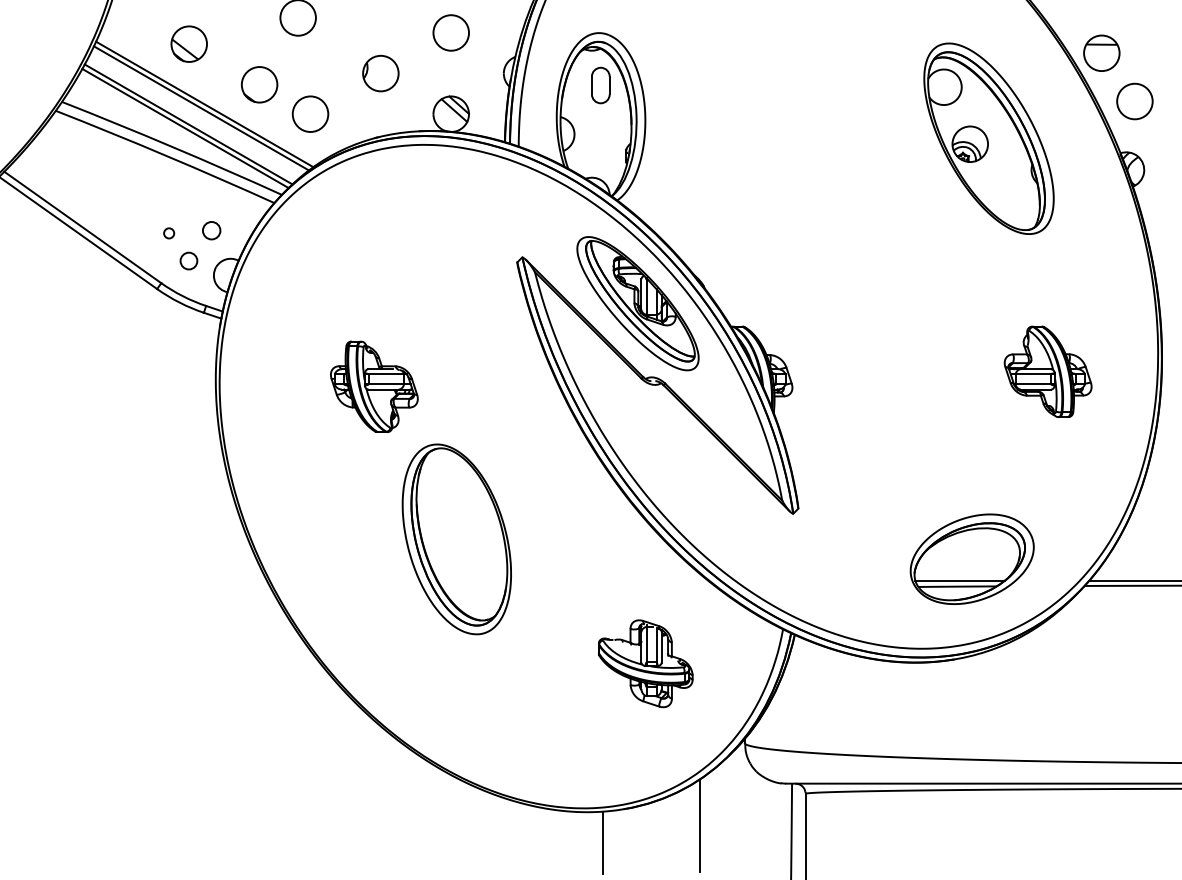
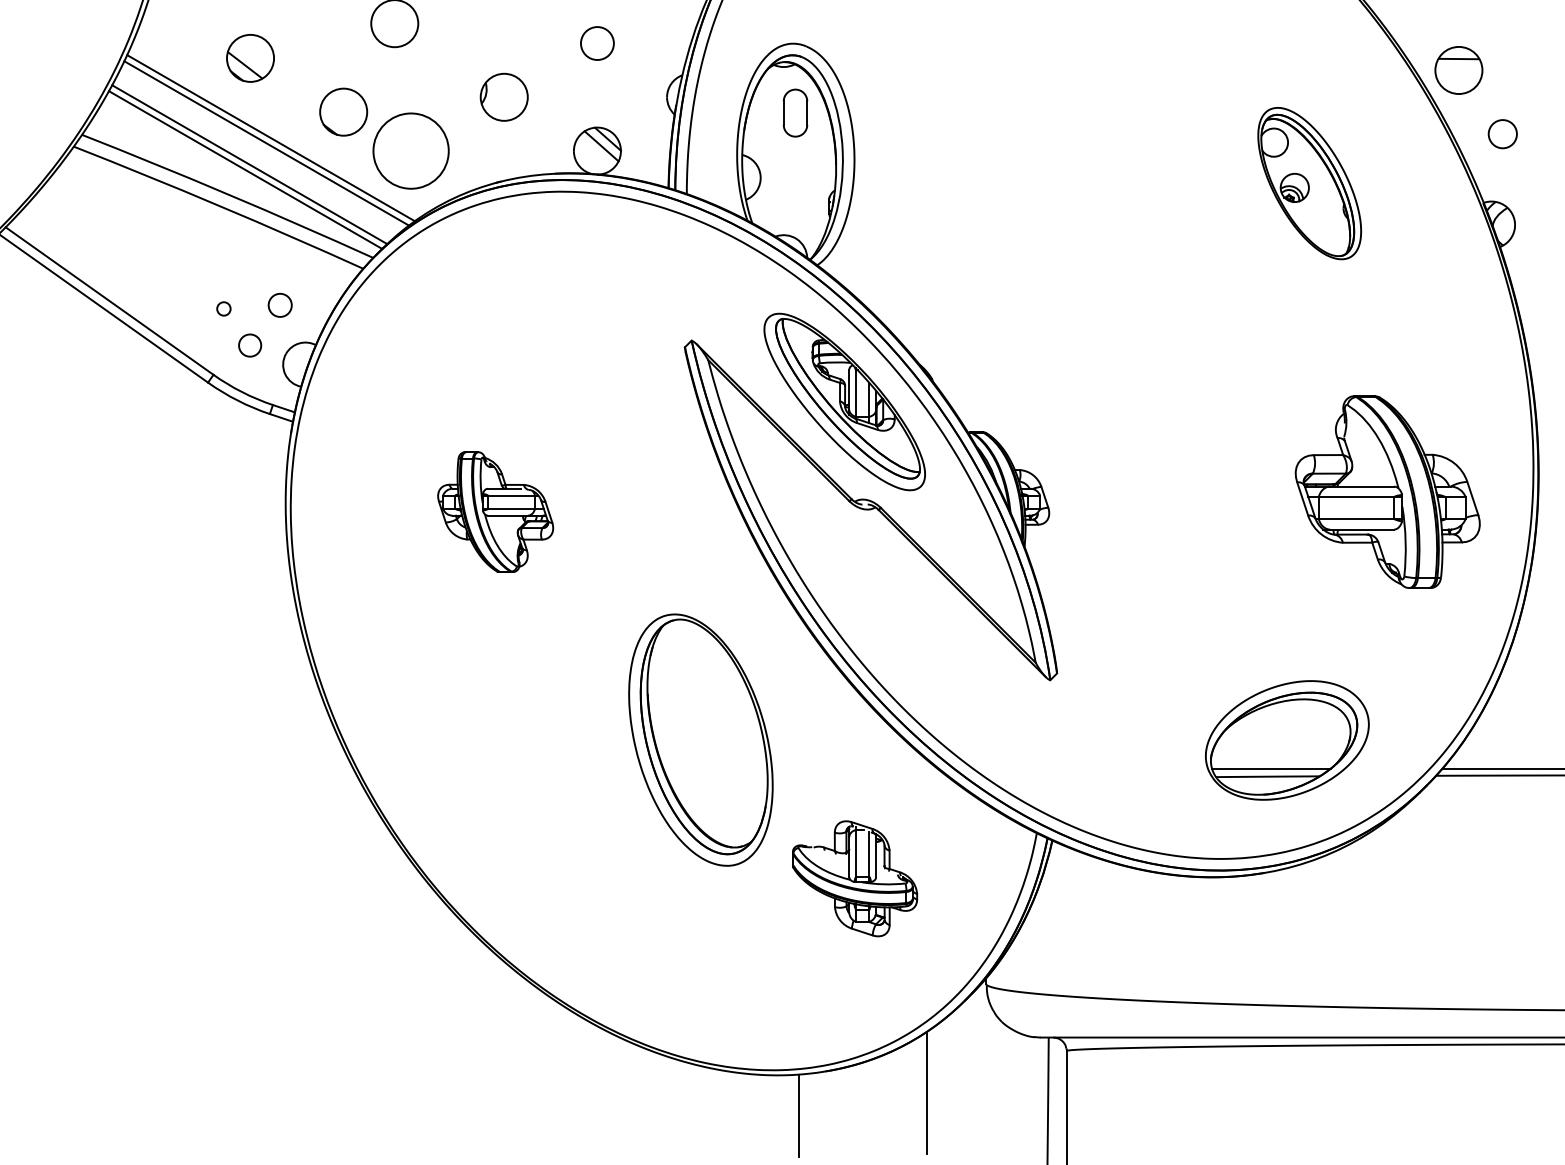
circle: (451, 32) -> (597, 43), size x0.7
circle: (1134, 100) -> (1502, 133), size x0.6
circle: (310, 113) -> (410, 150), size x1.6
part: (988, 138) -> (1309, 183), size x0.6
part: (1047, 372) -> (1387, 492), size x1.6
part: (456, 538) -> (700, 739), moved

